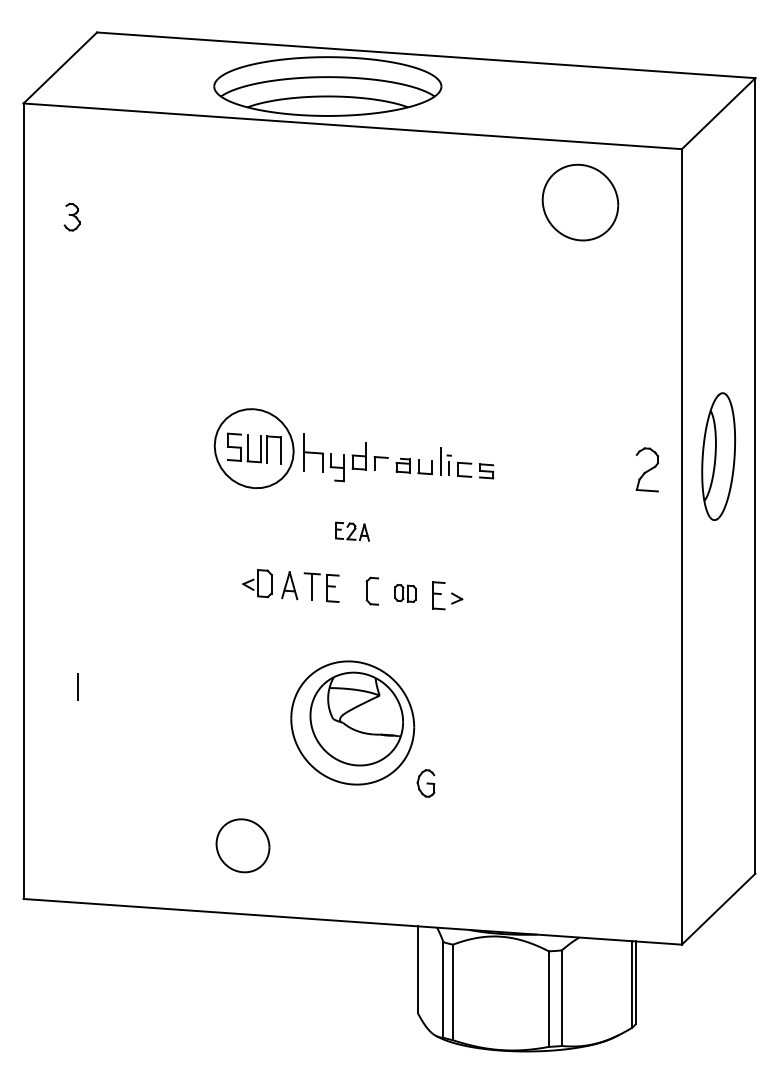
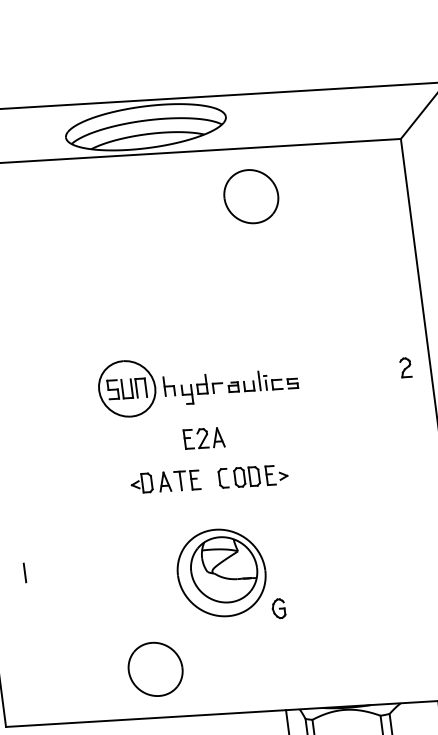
part: (580, 202) -> (251, 196), moved
part: (313, 452) -> (169, 386), size x0.71
part: (646, 469) -> (405, 367), size x0.62
part: (352, 531) -> (203, 438), size x1.67
part: (405, 593) -> (246, 477), size x1.67
part: (242, 845) -> (155, 669), size x1.43

